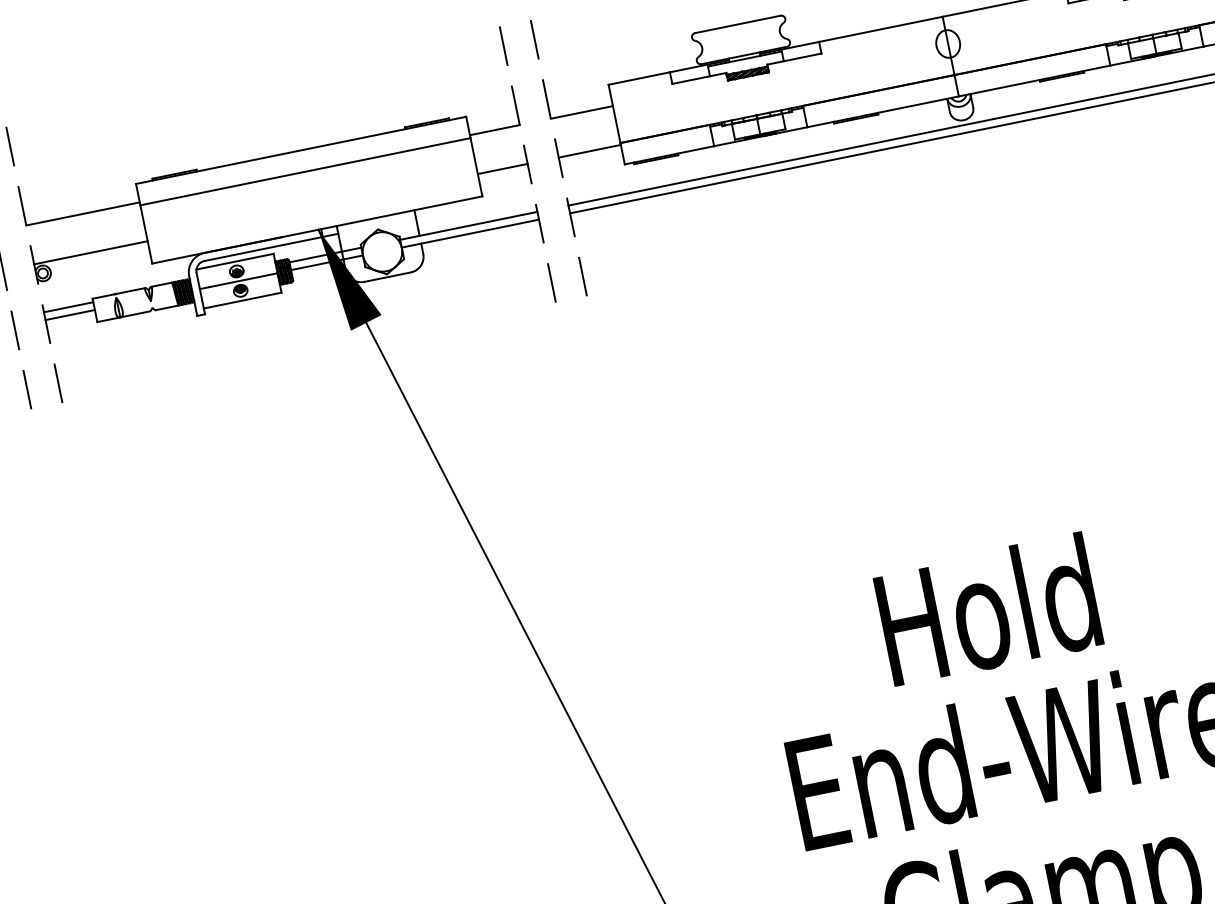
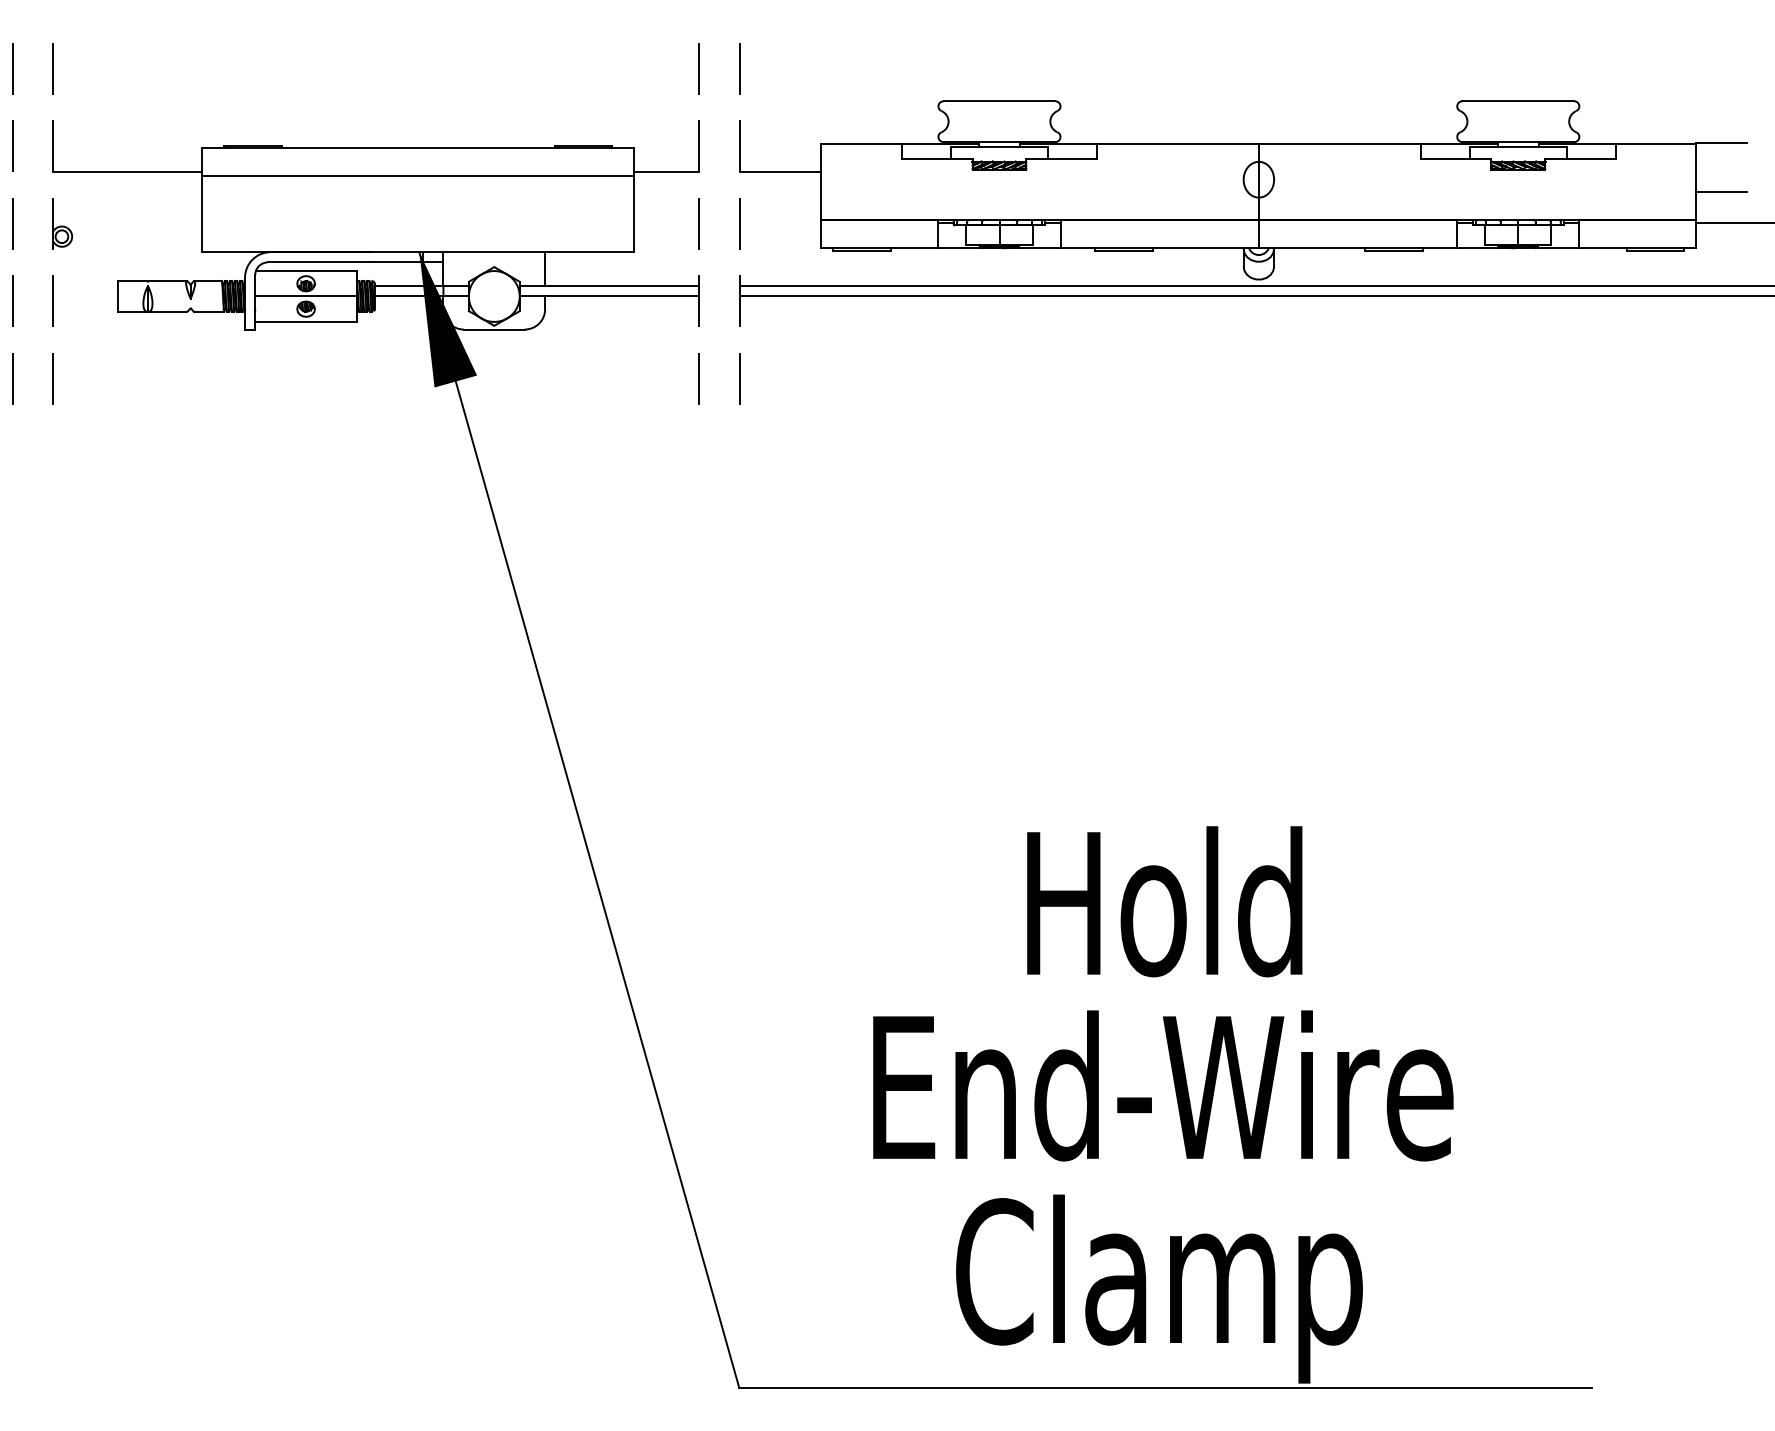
line: (589, 150) -> (780, 222), removed
line: (502, 168) -> (666, 222), removed
line: (90, 252) -> (127, 222), removed
line: (68, 307) -> (85, 285), removed
line: (70, 314) -> (85, 295), removed

